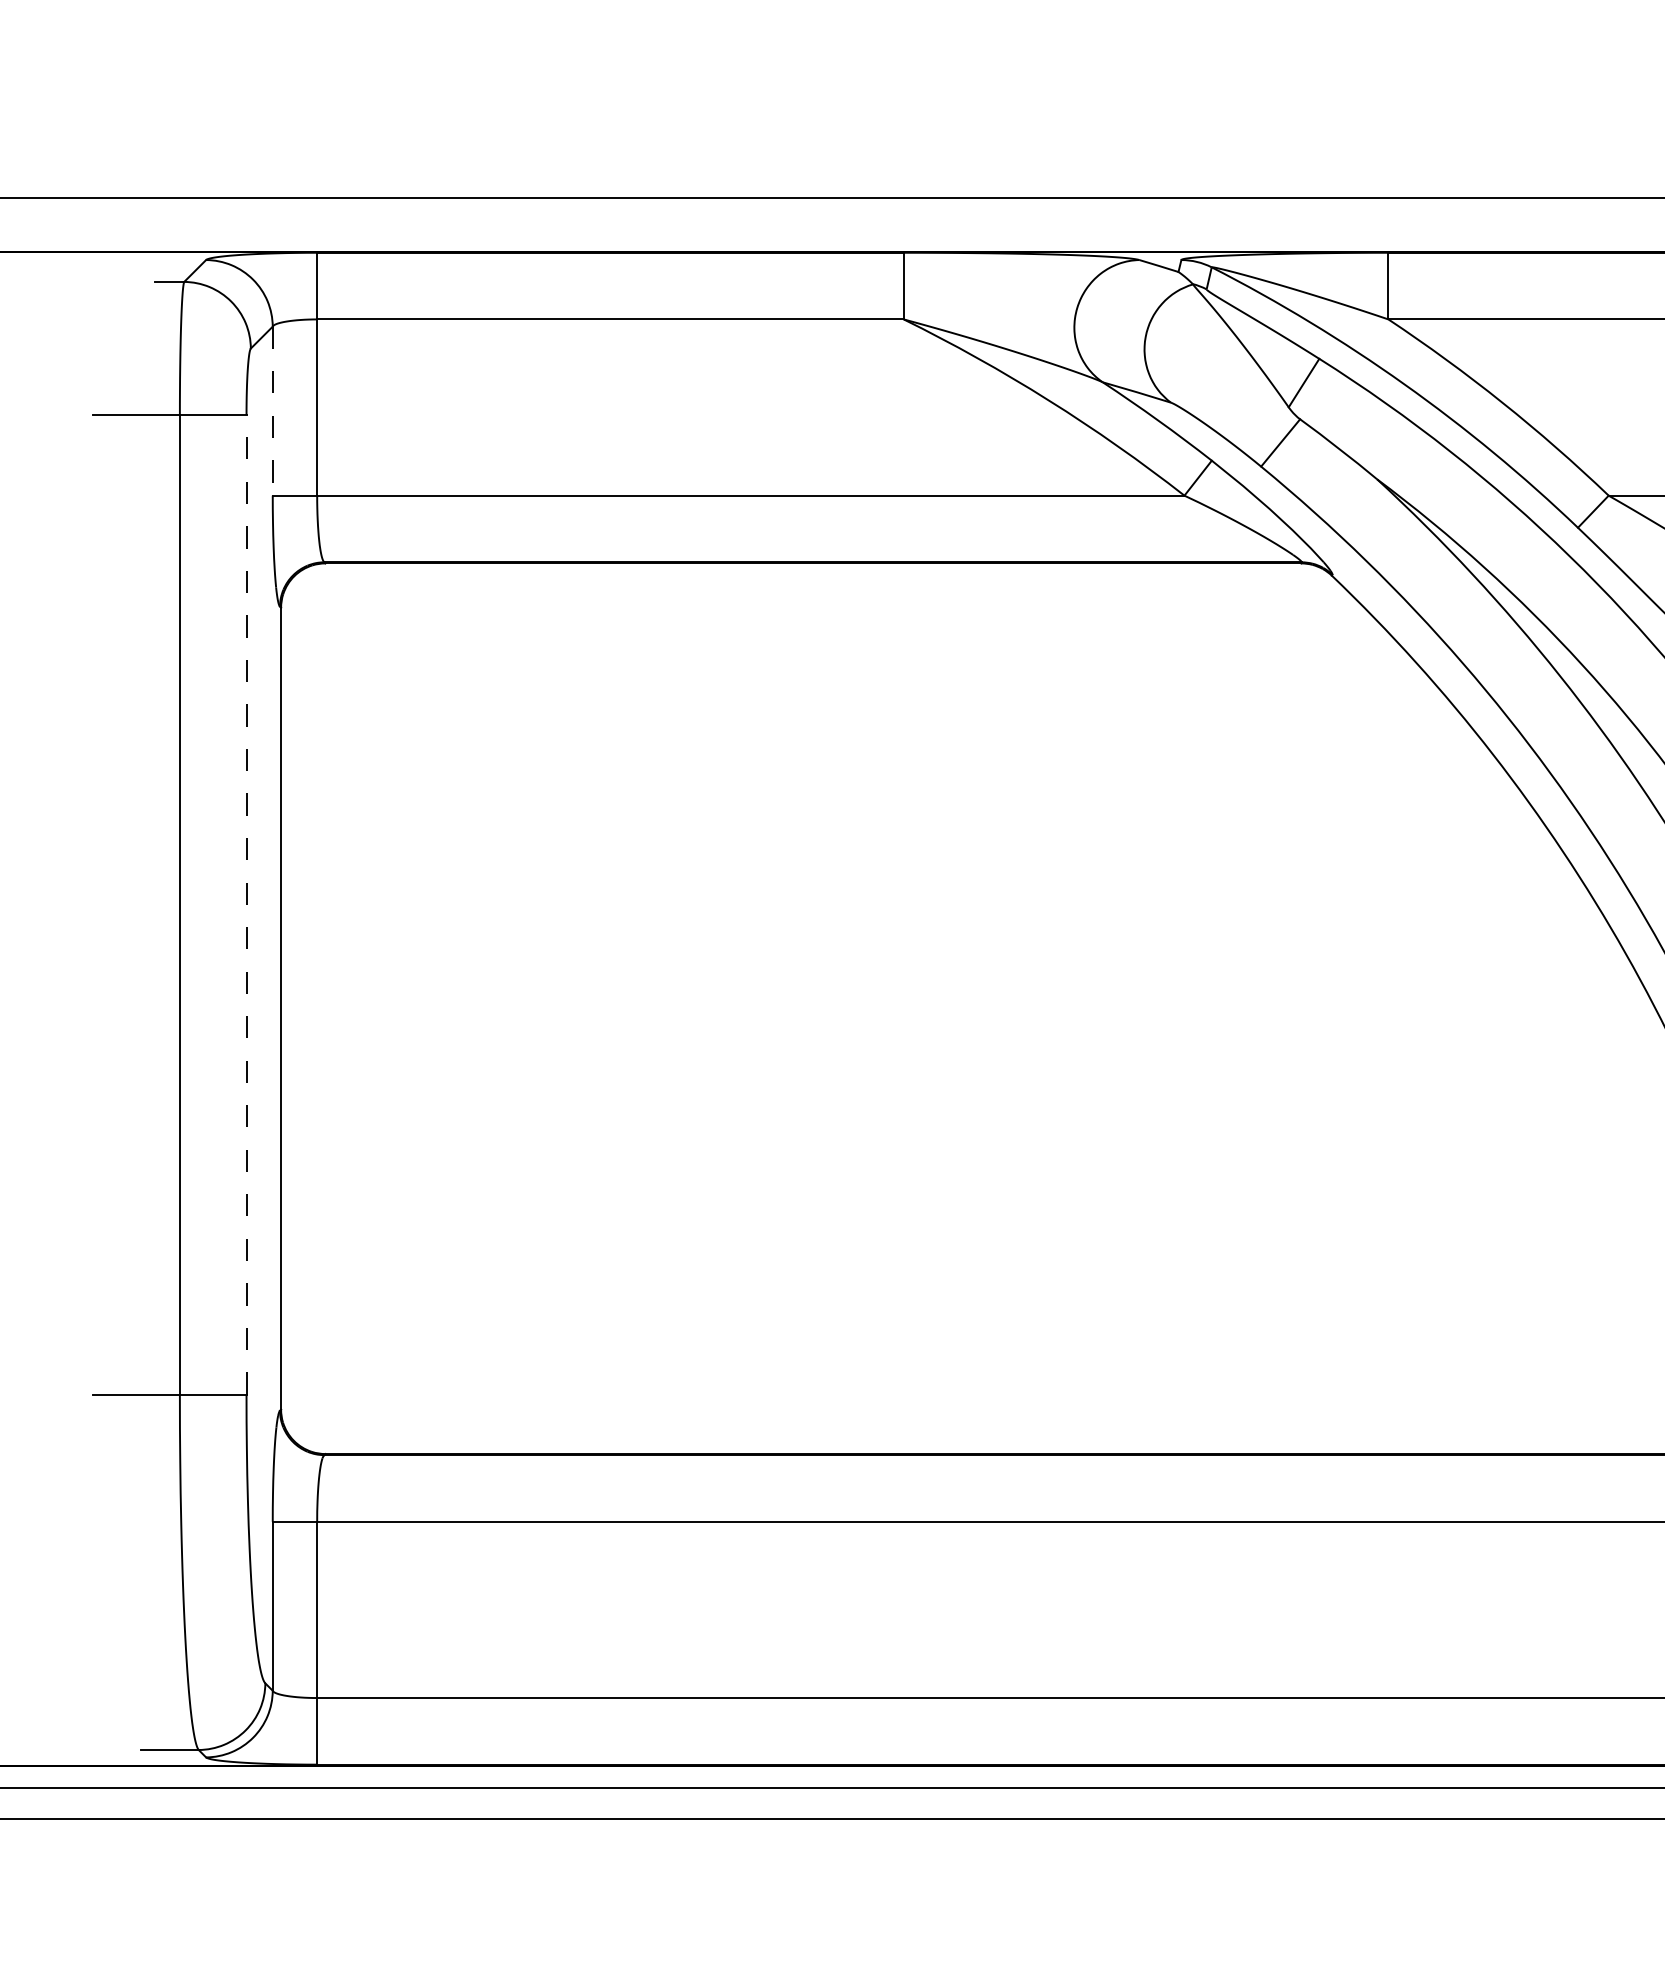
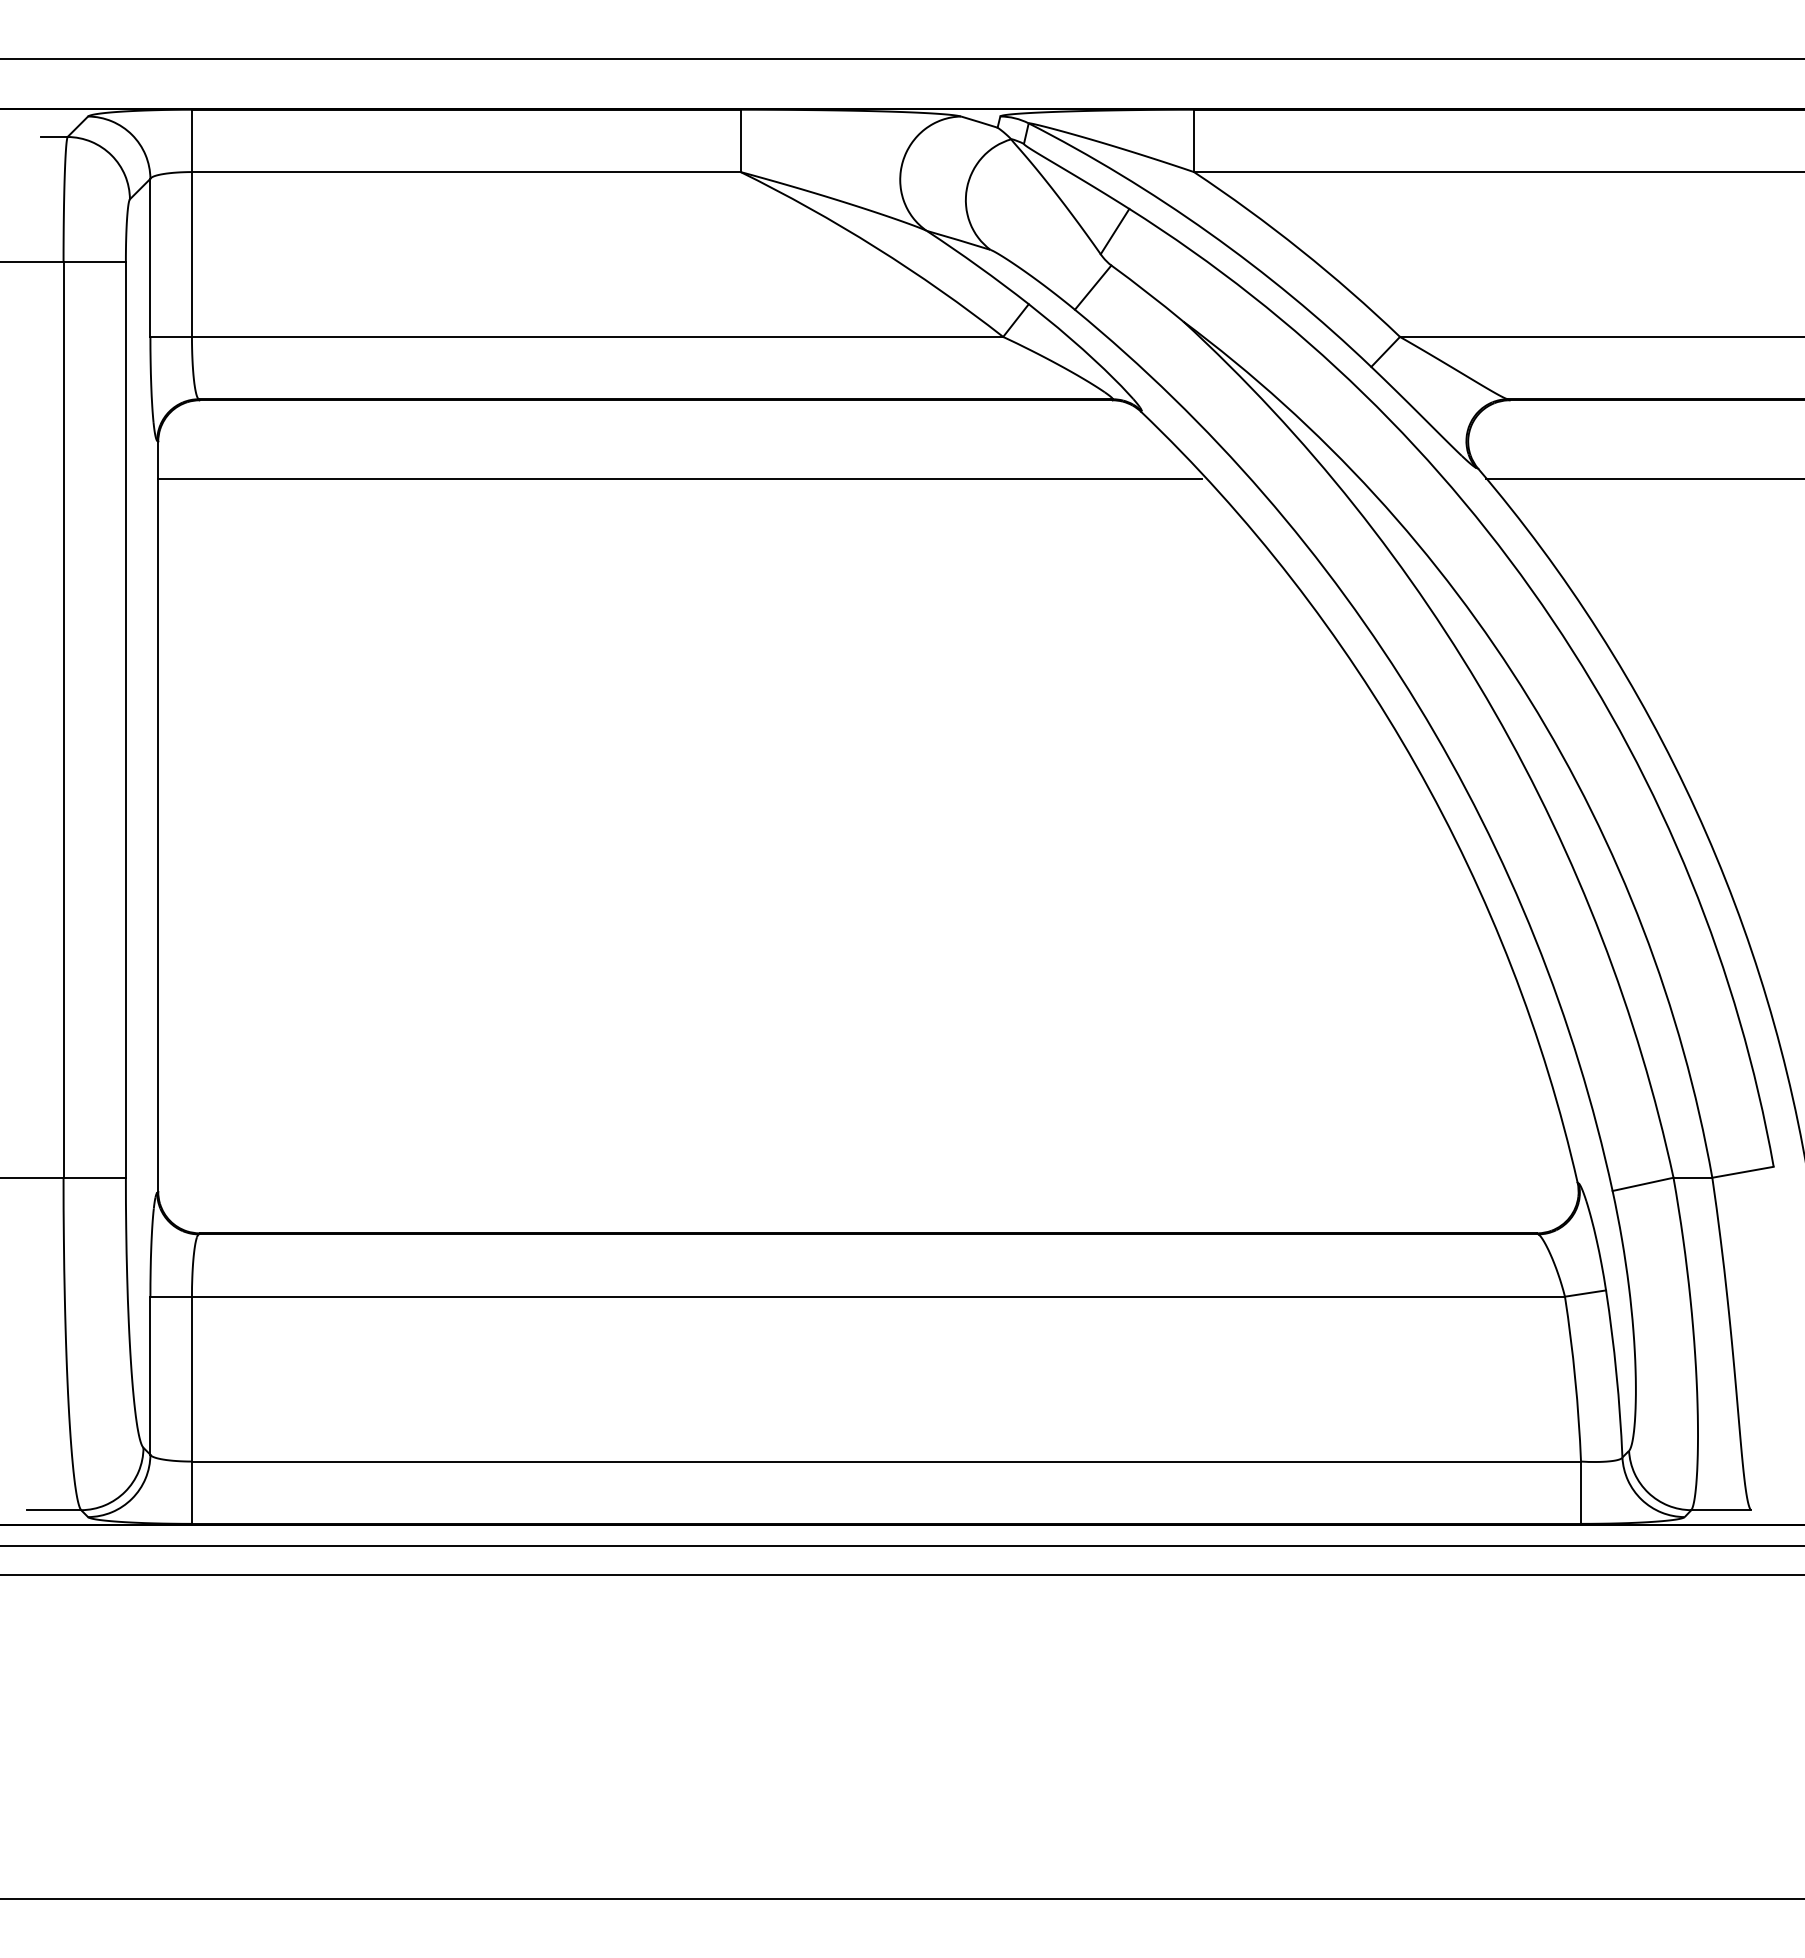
line: (272, 411) -> (150, 258), dashed -> solid
line: (839, 648) -> (680, 479), added
line: (246, 904) -> (125, 719), dashed -> solid

